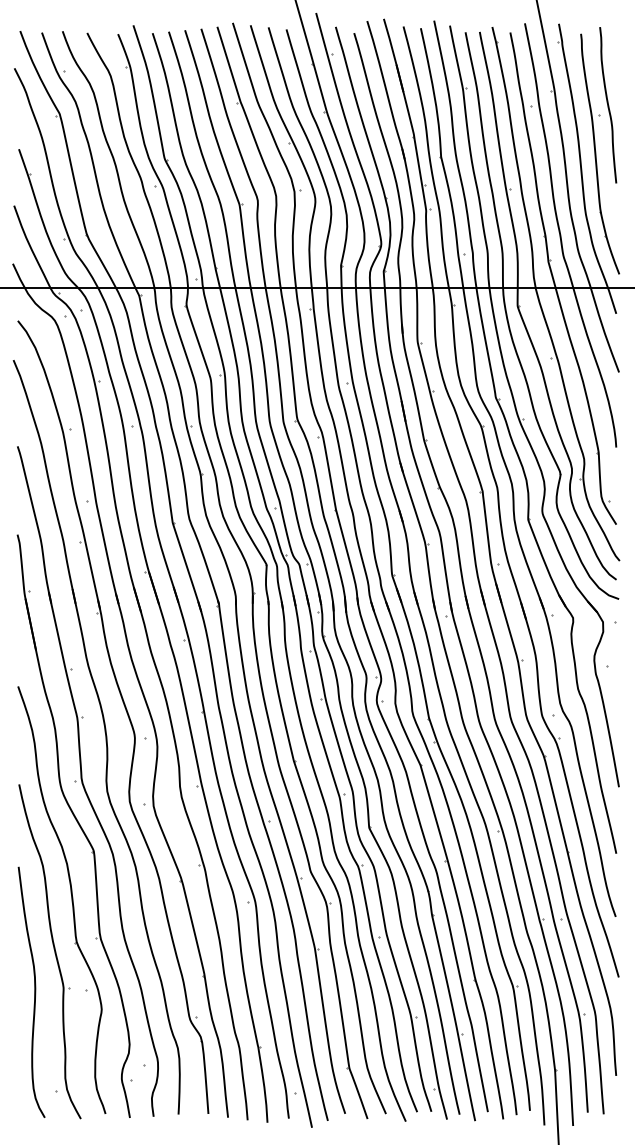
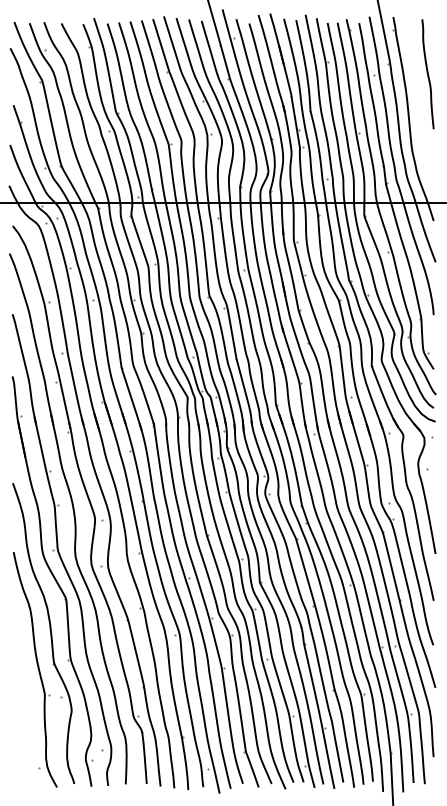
part: (599, 153) -> (421, 108), removed
curve: (34, 991) -> (24, 697), removed

